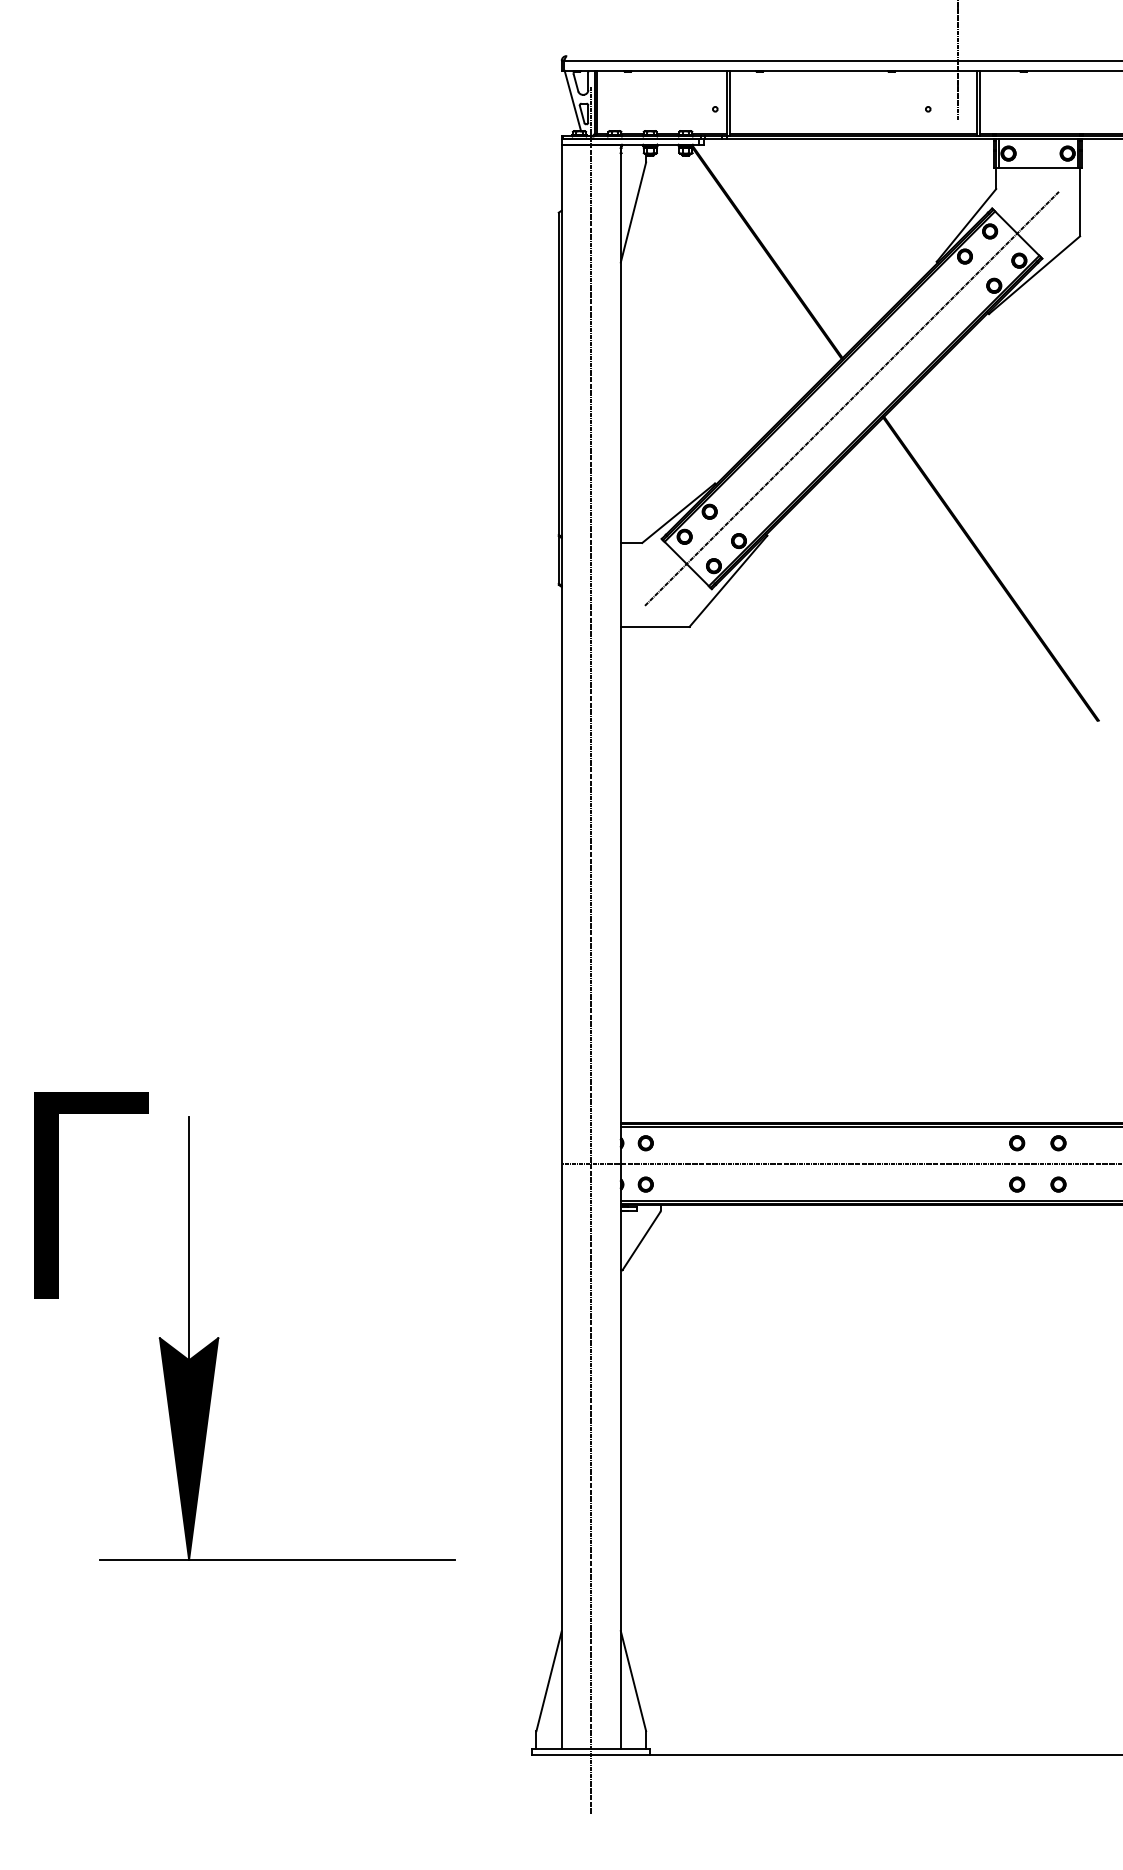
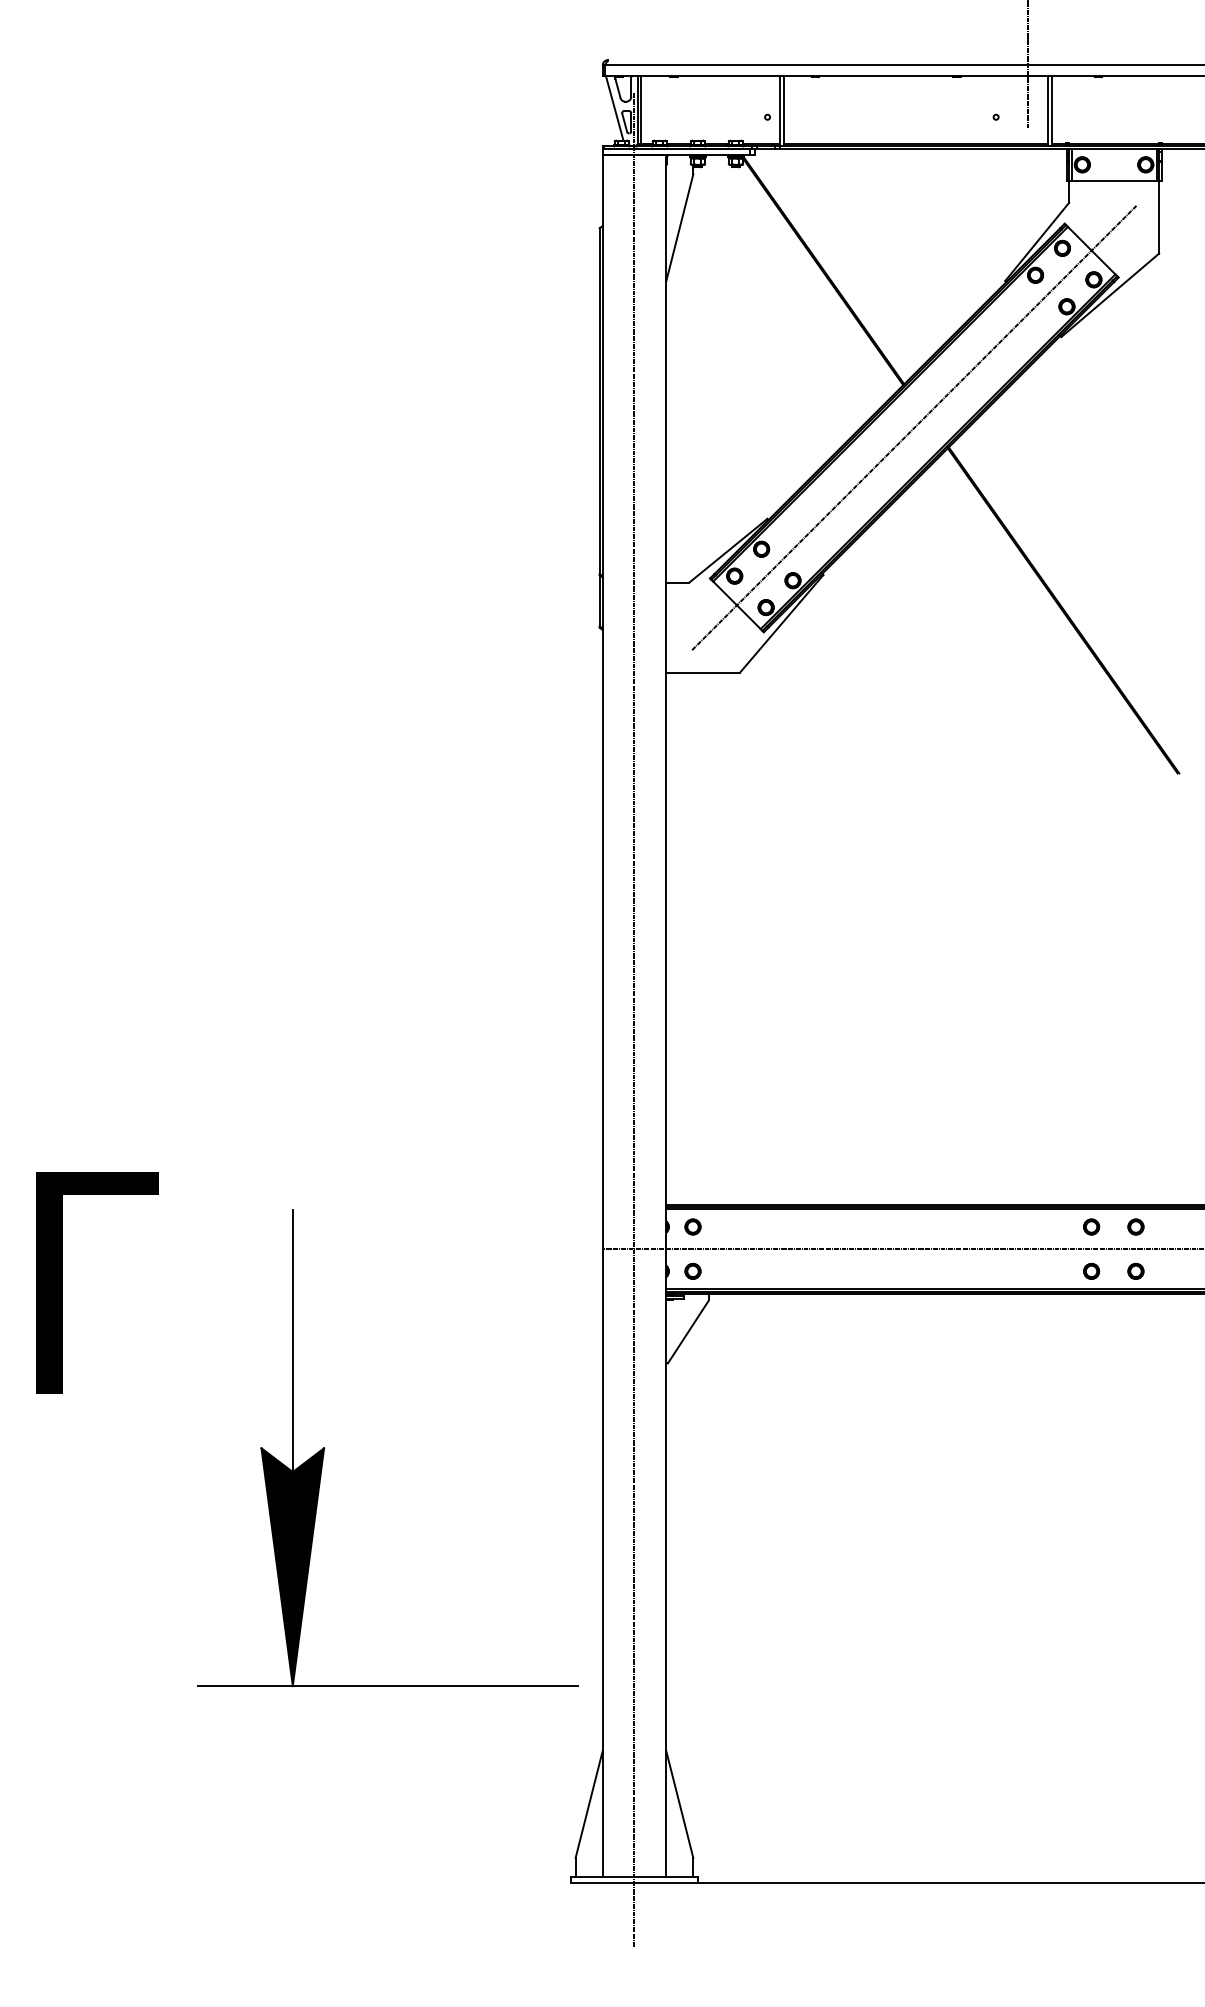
part: (219, 1338) -> (325, 1448), moved

